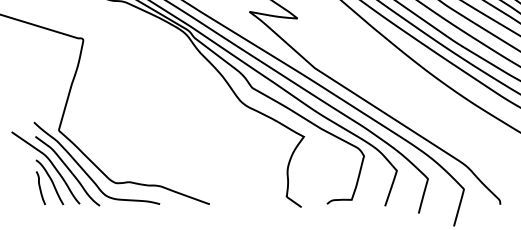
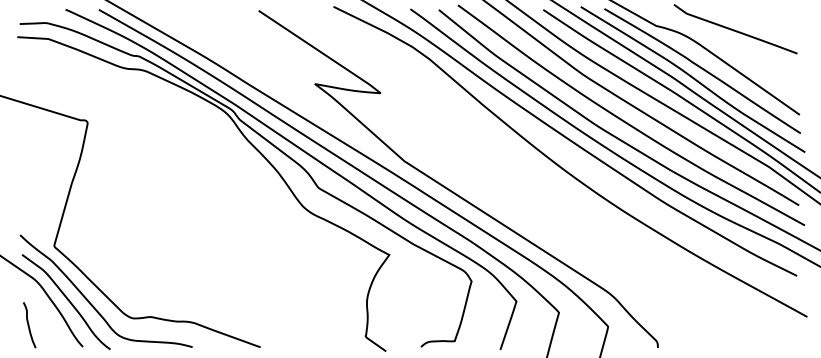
curve: (51, 181) -> (43, 315), removed

